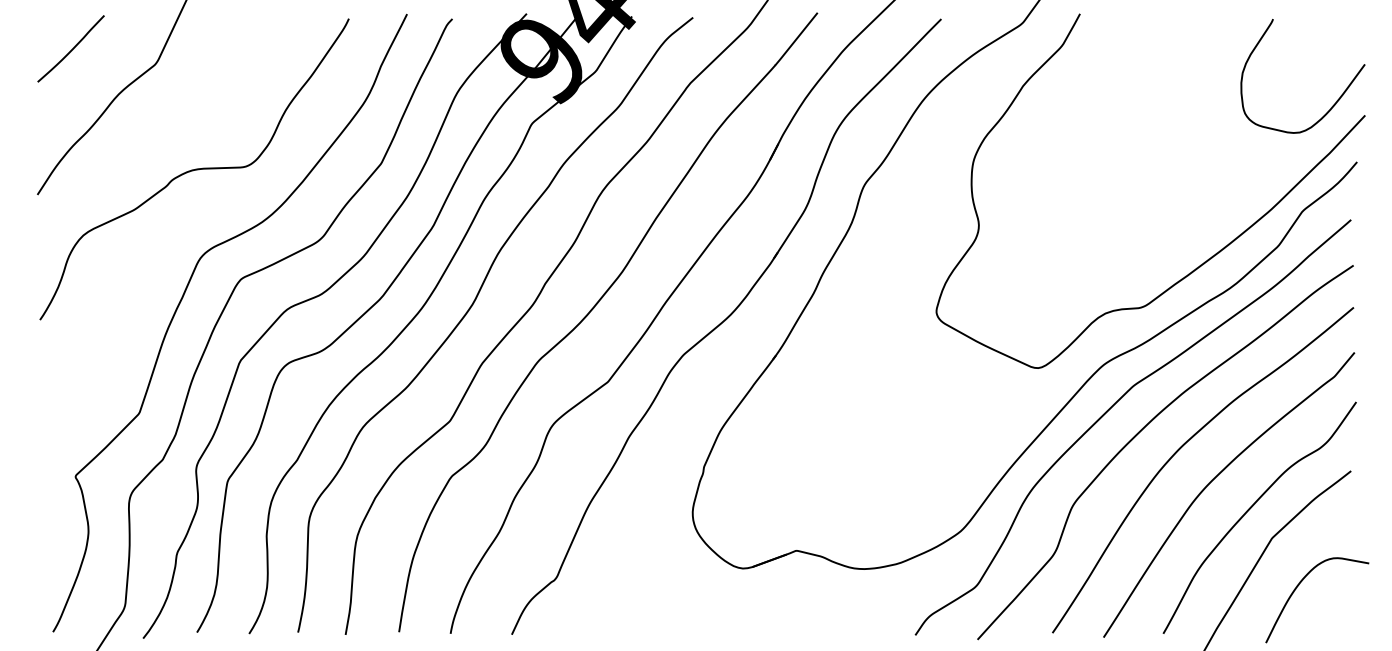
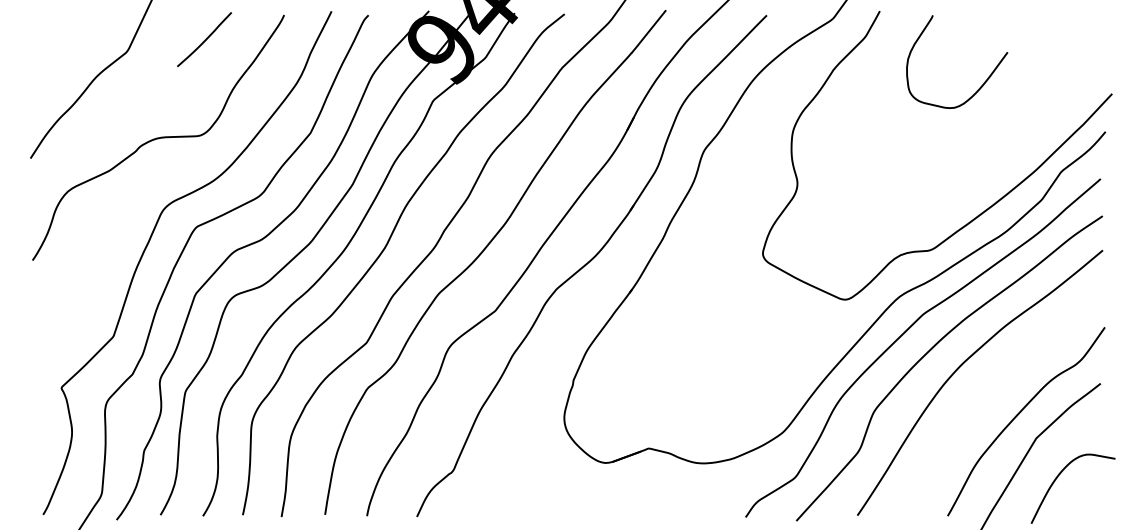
curve: (71, 49) -> (204, 40), moved
curve: (1336, 100) -> (984, 81), moved
curve: (1214, 479) -> (989, 390), removed

